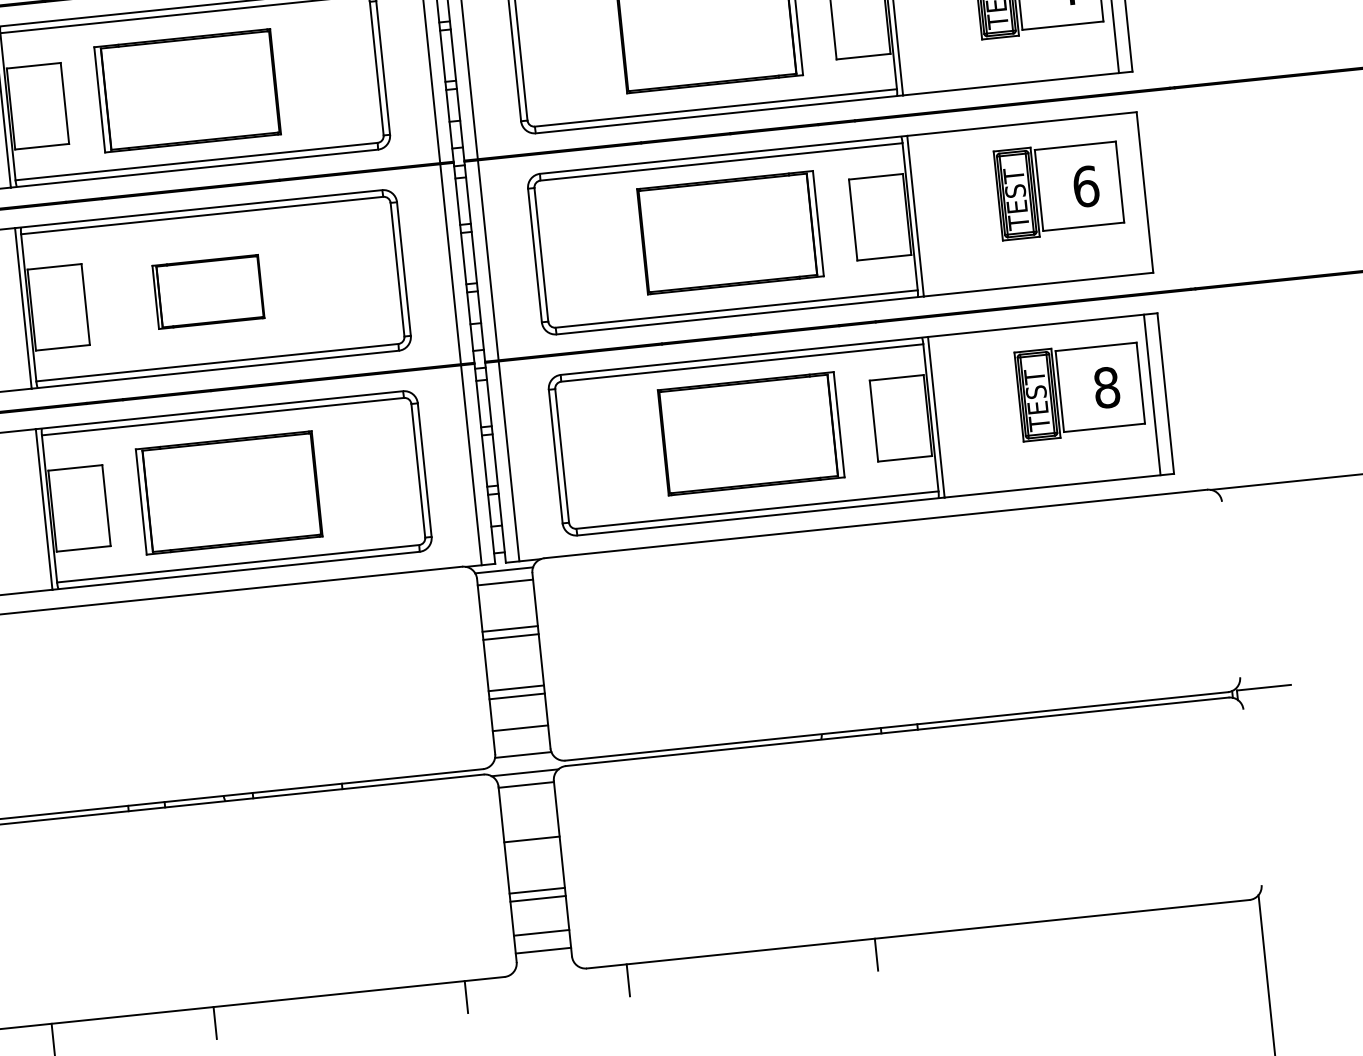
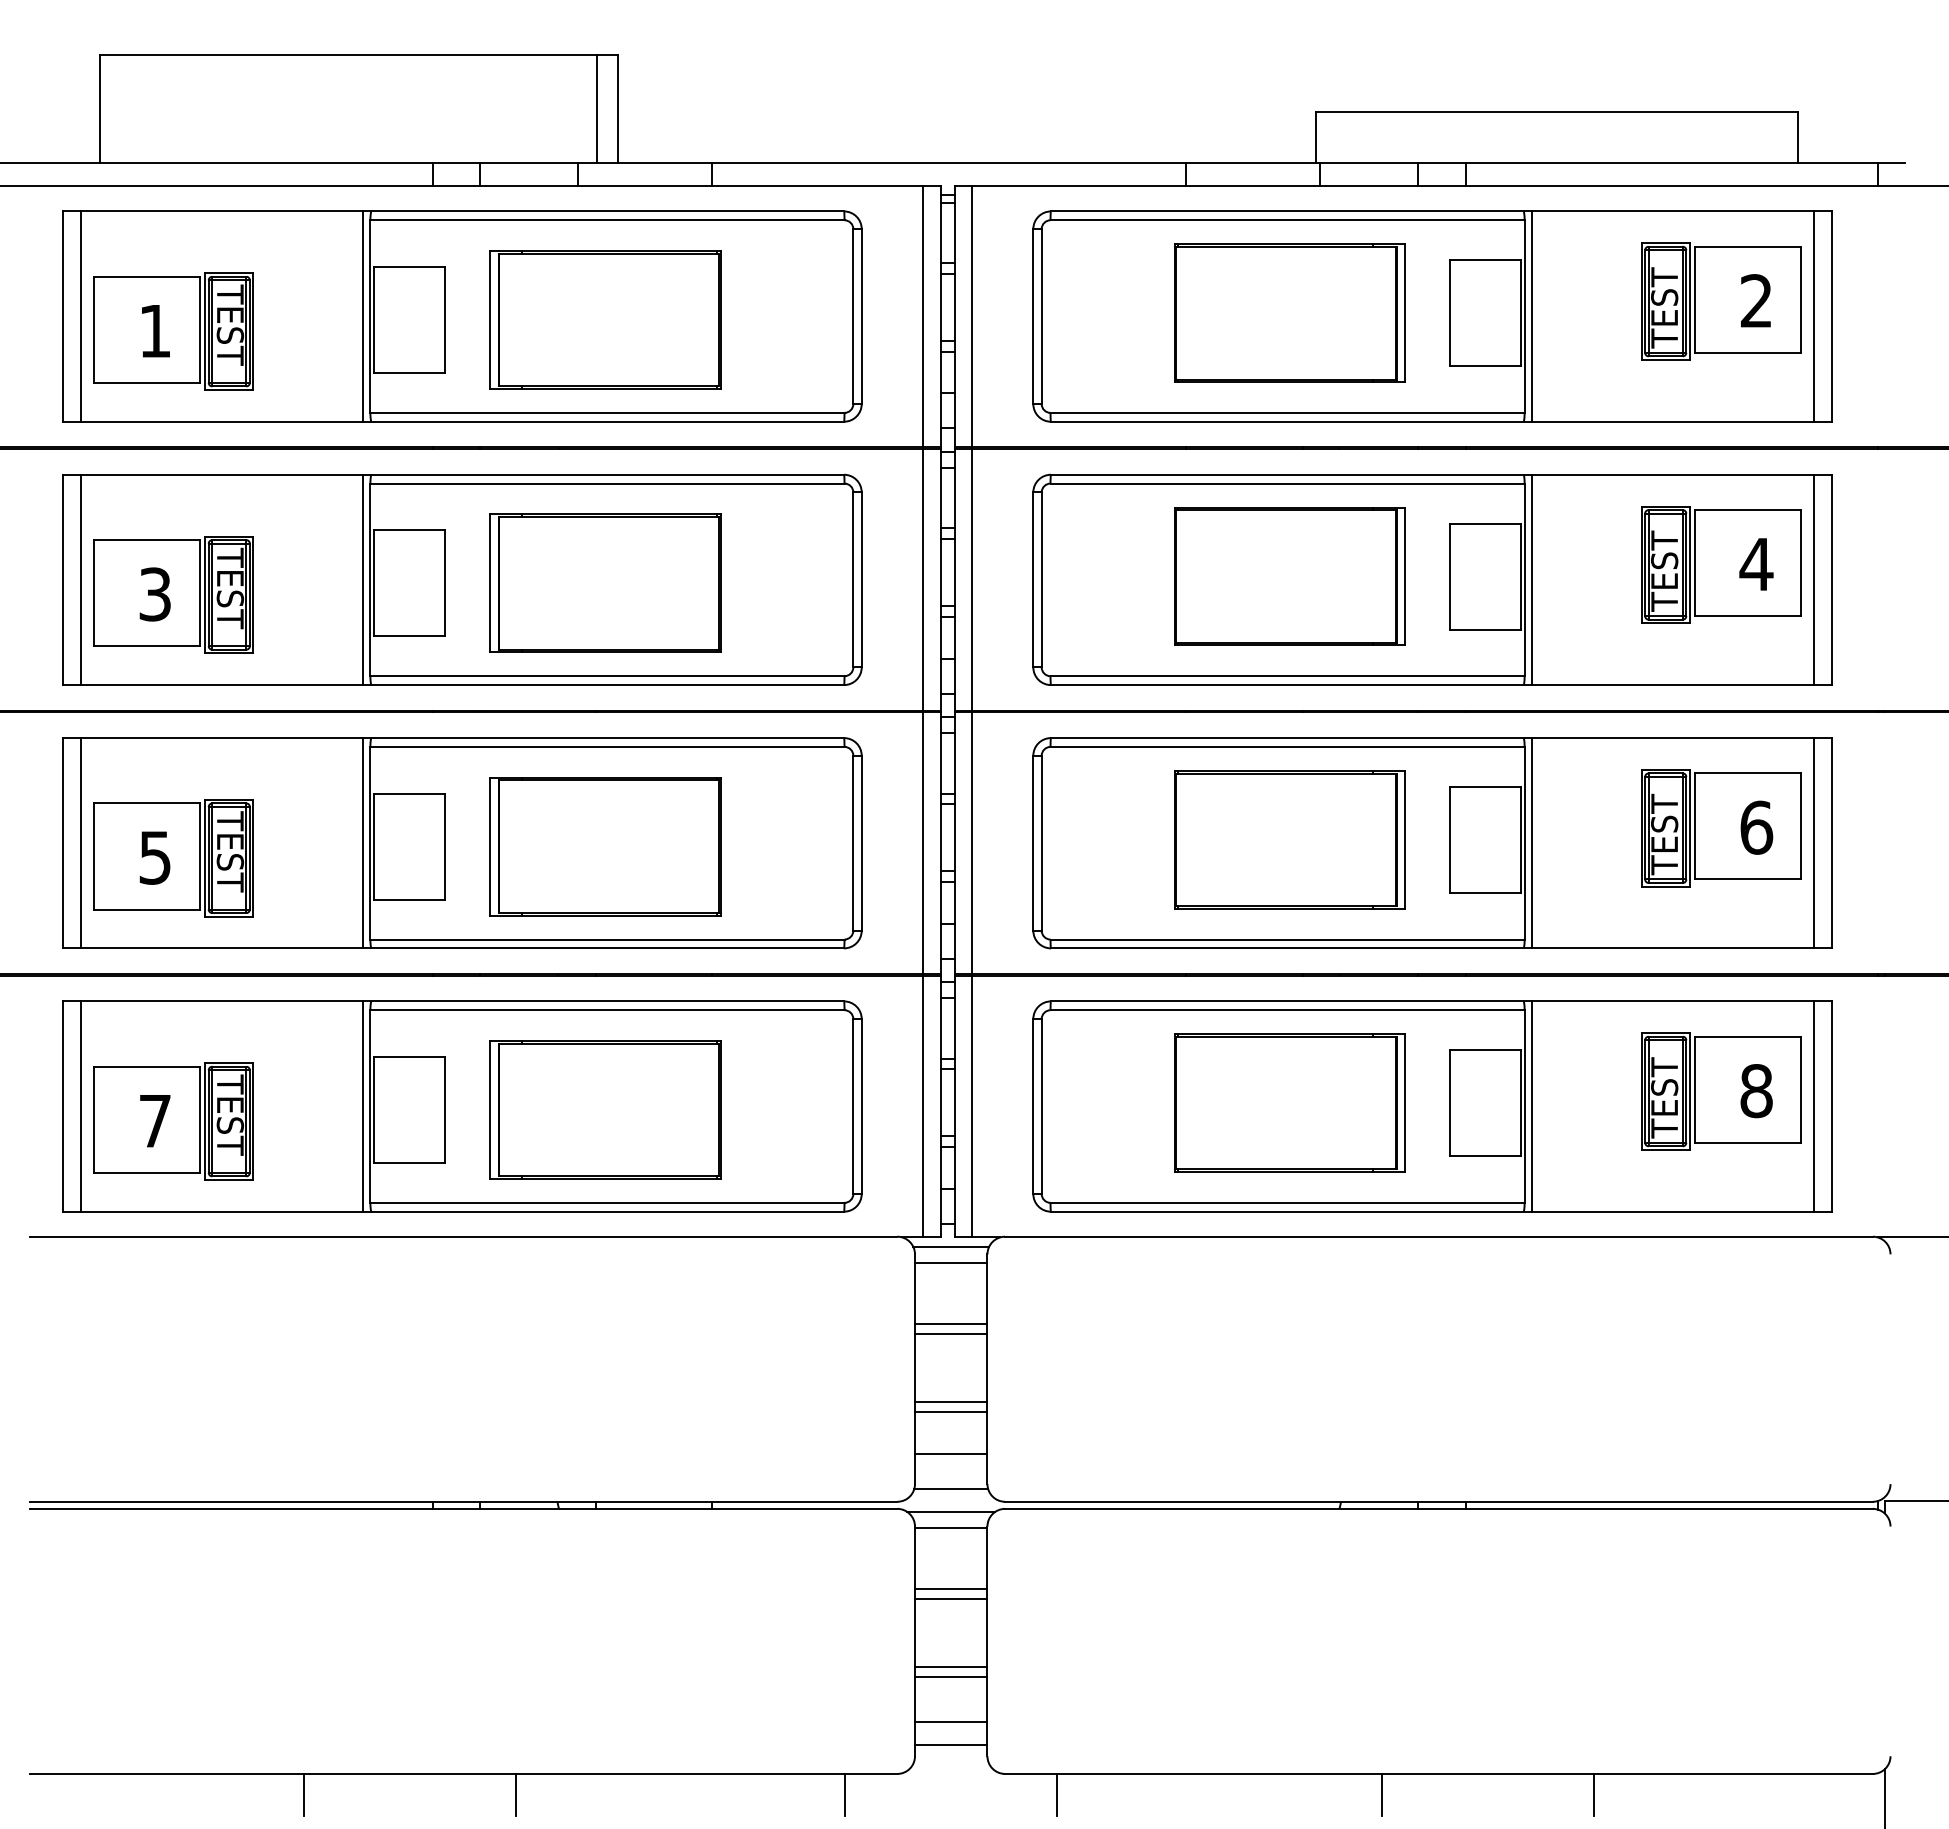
line: (1131, 194) -> (1814, 843), added
part: (208, 291) -> (605, 846), size x1.67
line: (531, 831) -> (951, 1588), added
line: (1038, 937) -> (1594, 1794), added

